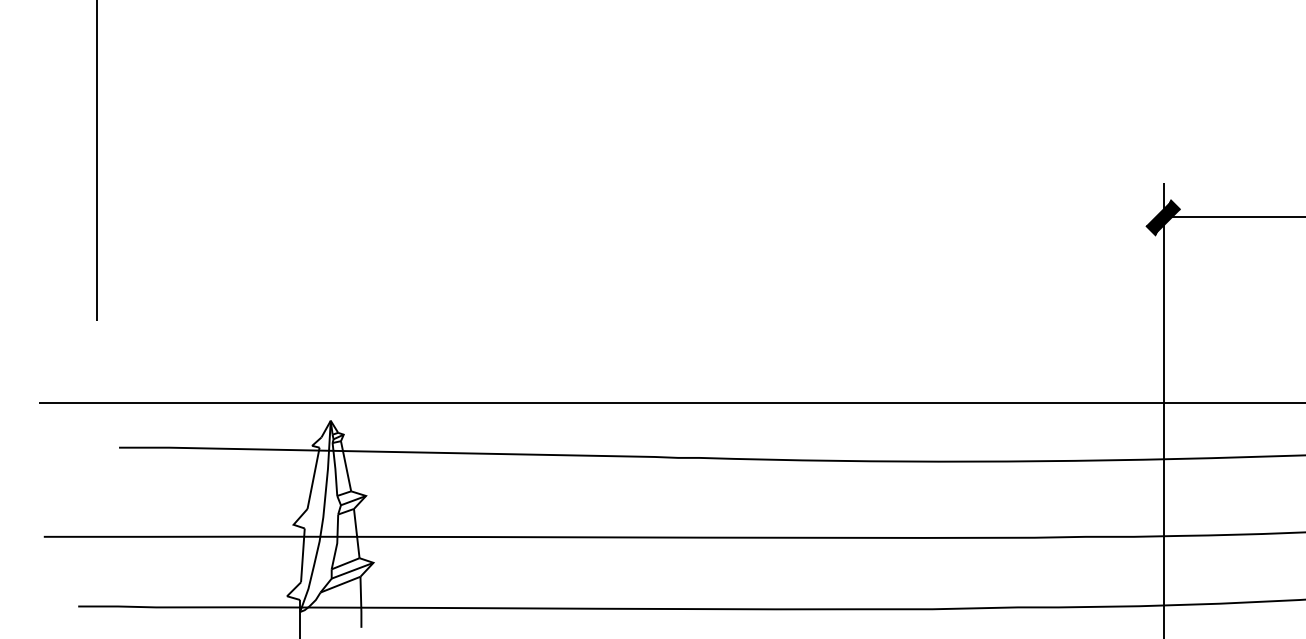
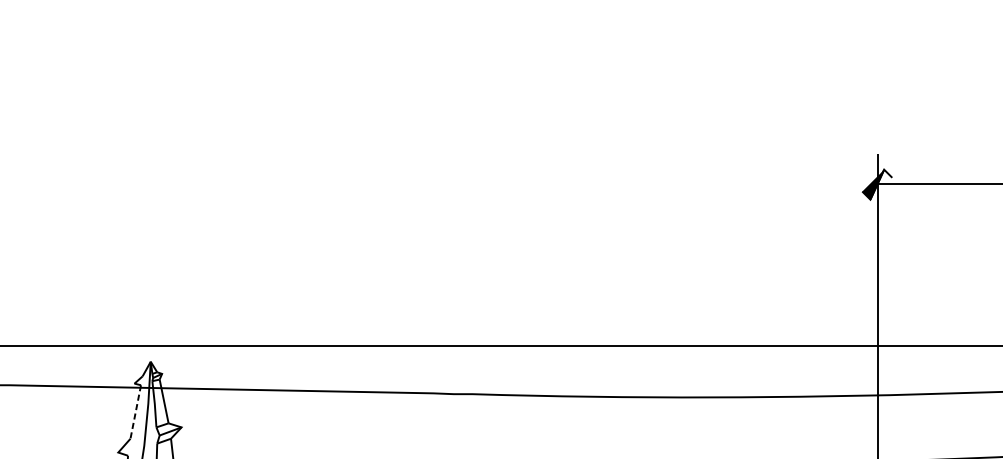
fill: (1167, 217) -> (880, 184), removed
line: (313, 478) -> (135, 412), solid -> dashed

